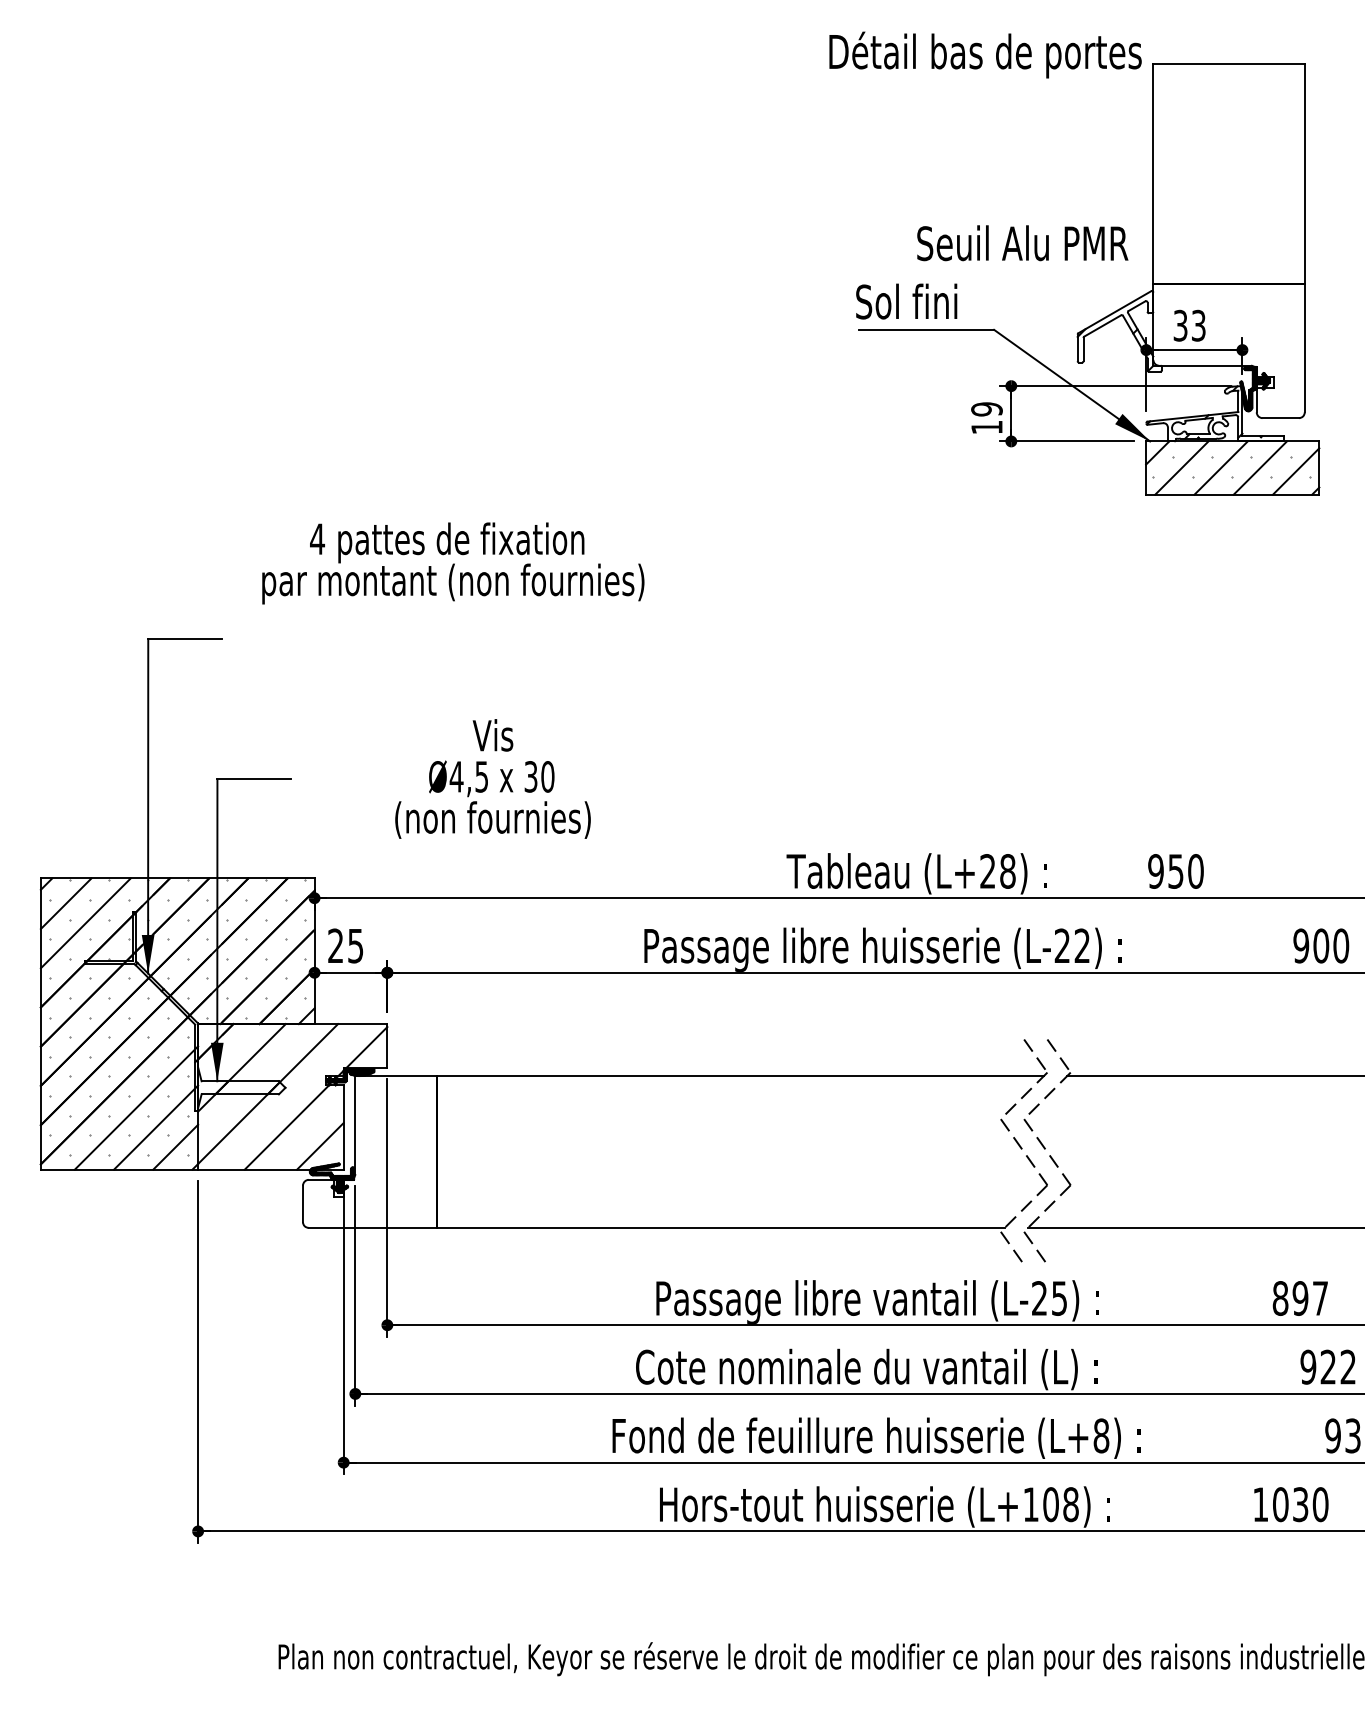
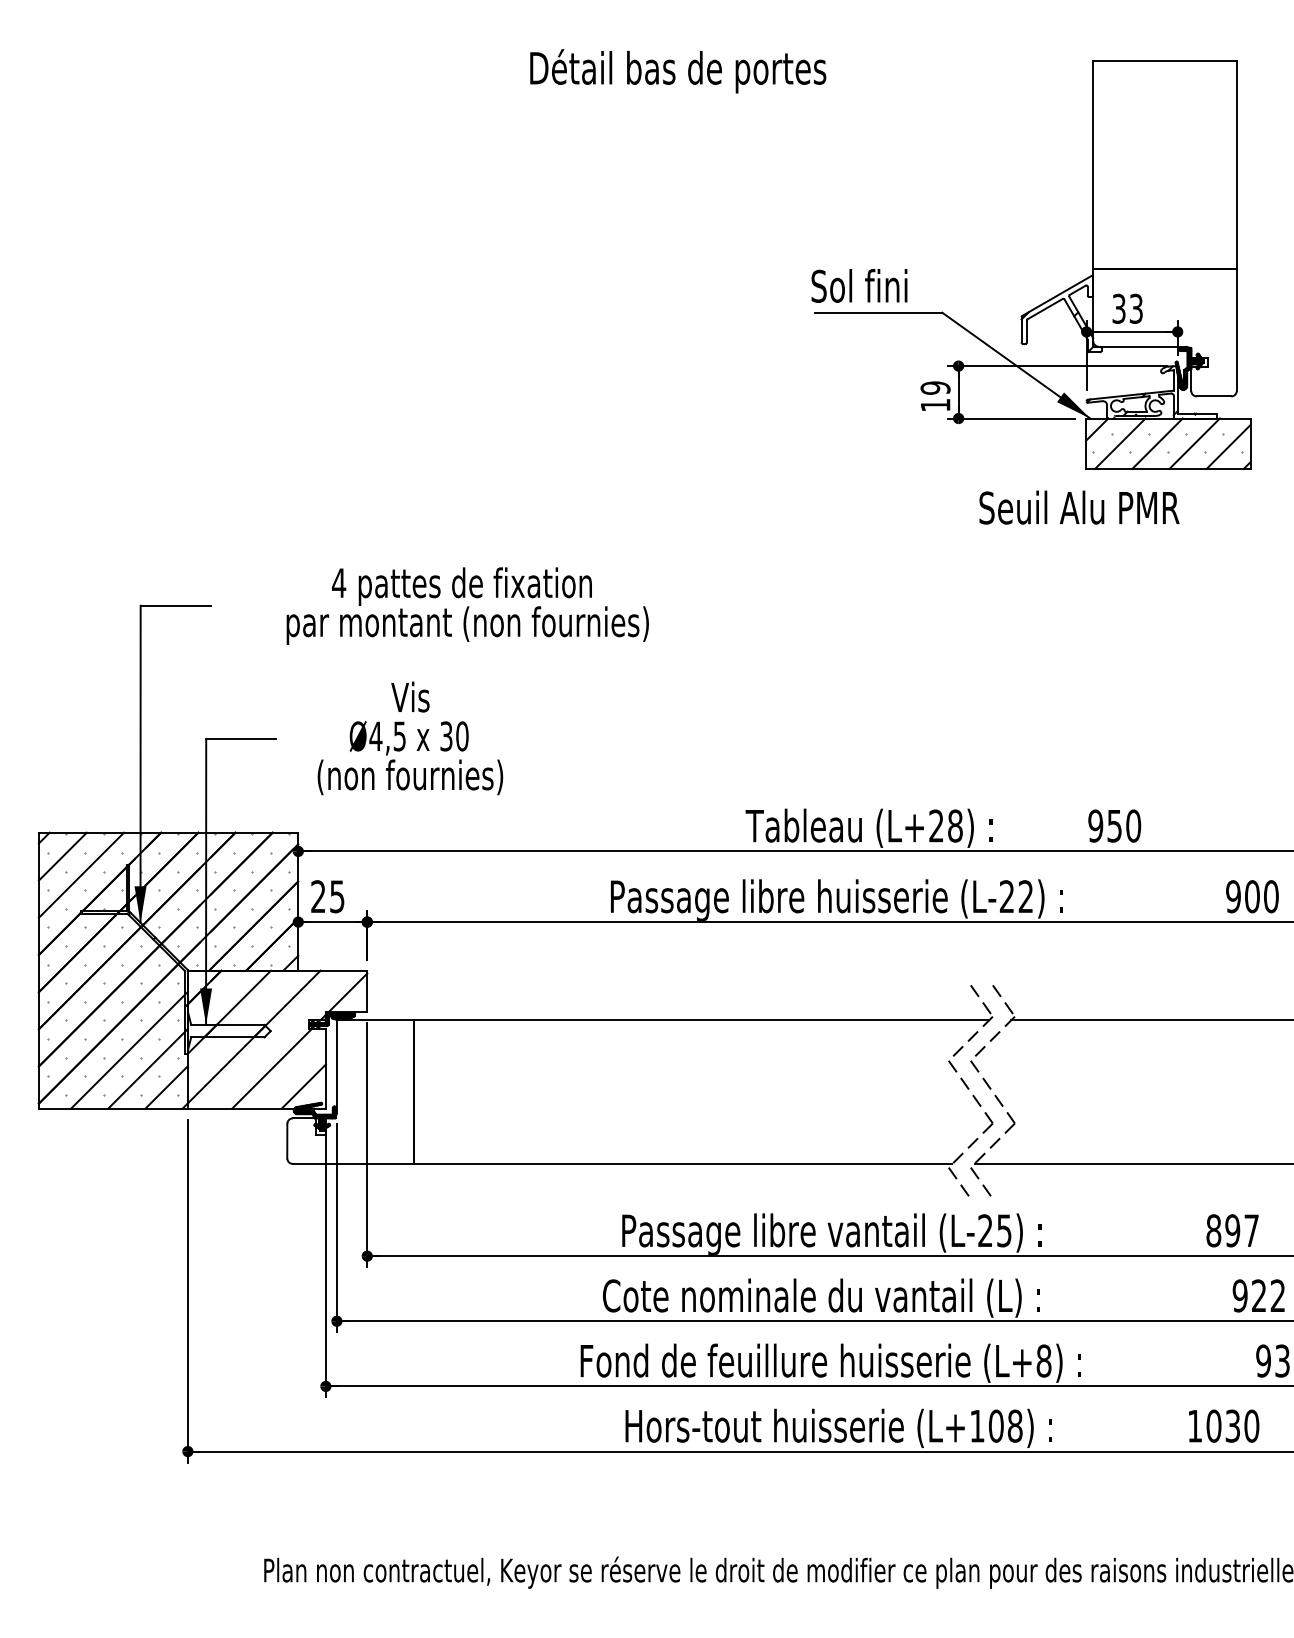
text: (985, 55) -> (678, 71), moved
text: (1022, 243) -> (1079, 507), moved
text: (453, 562) -> (467, 605), moved
text: (493, 779) -> (410, 738), moved

